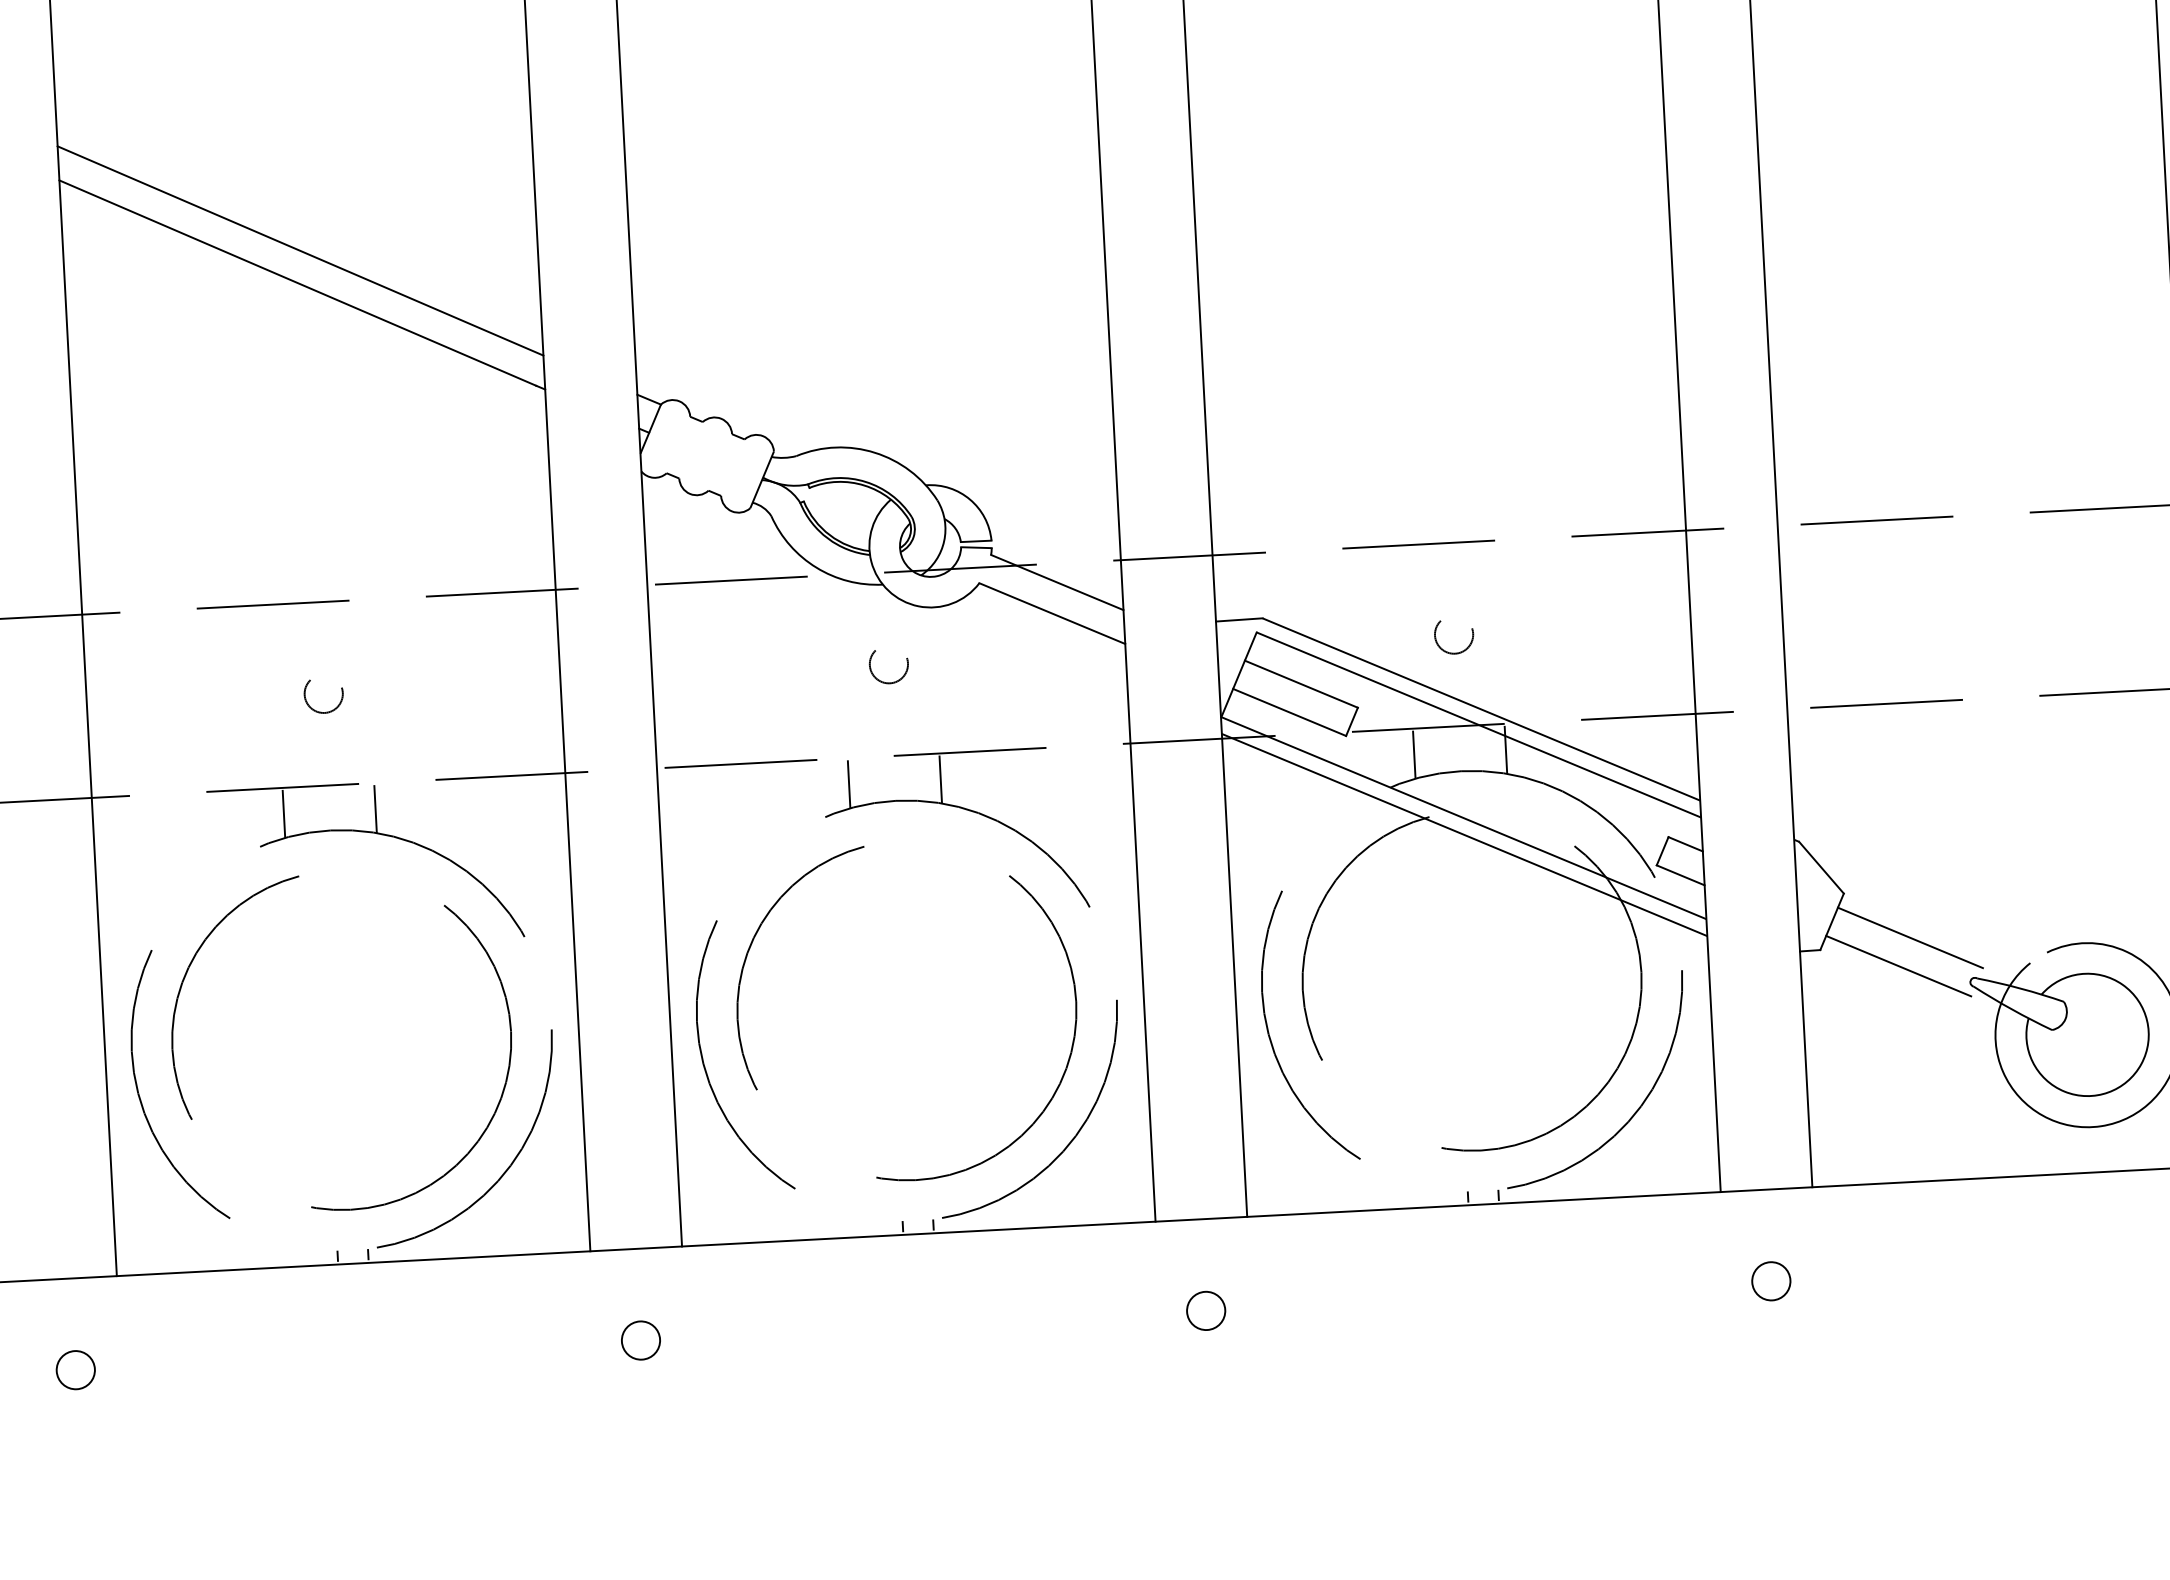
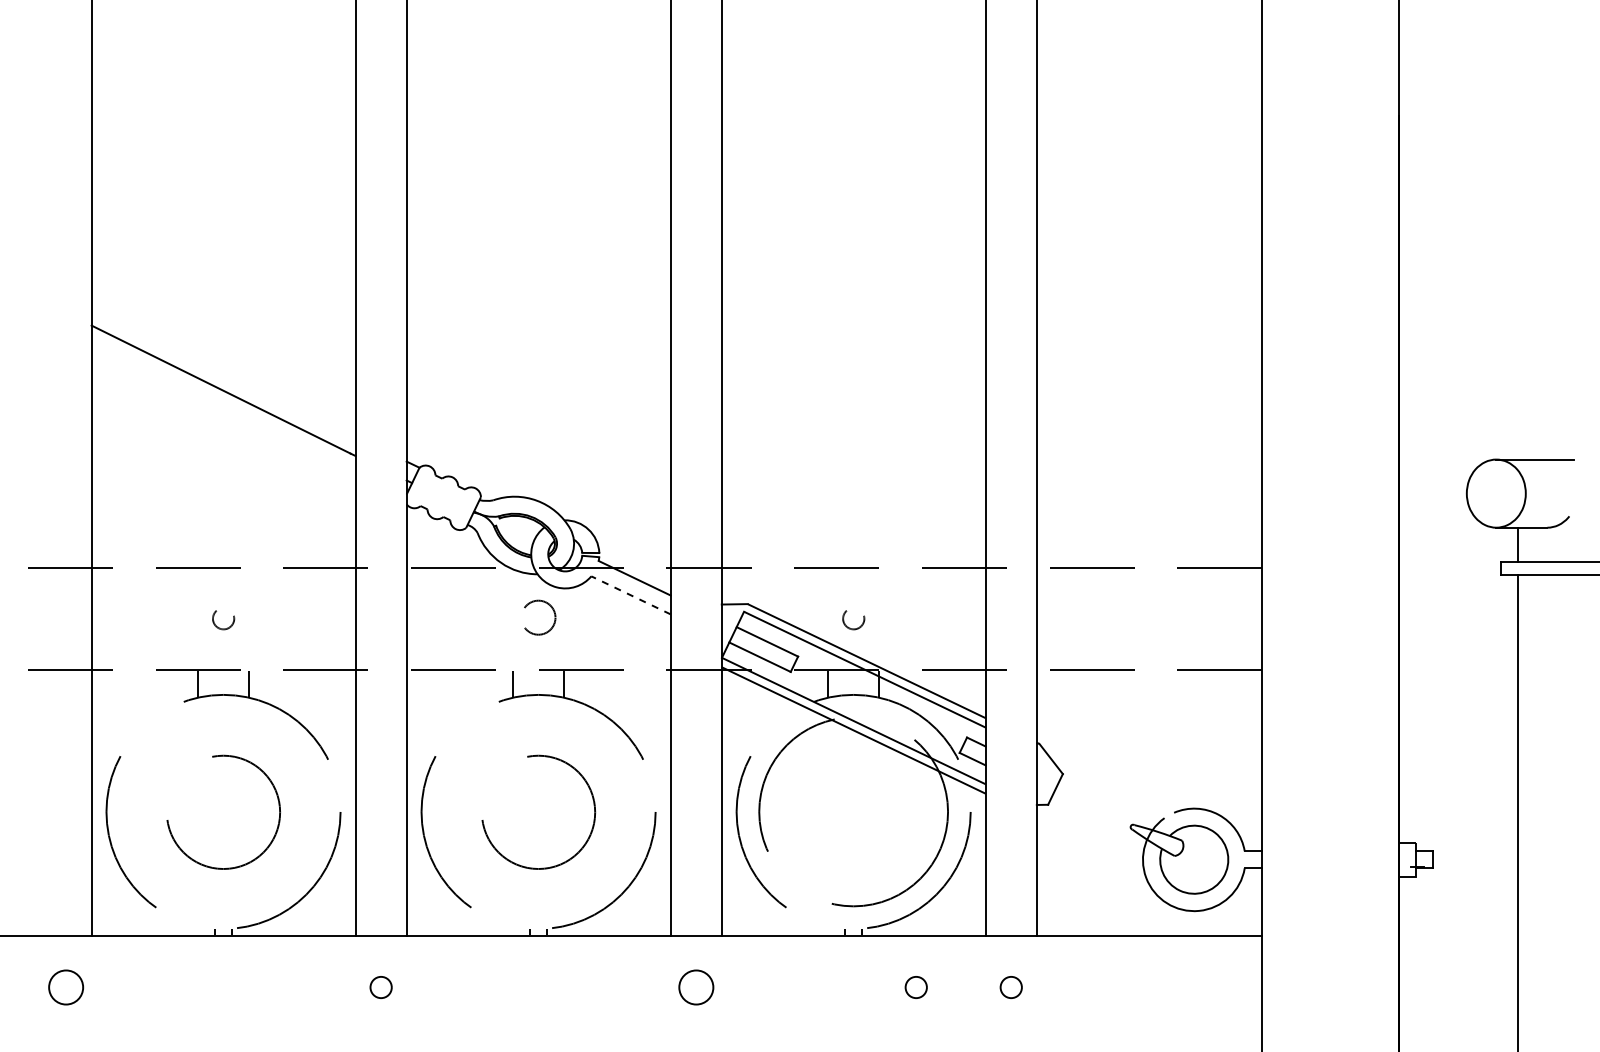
line: (300, 250) -> (223, 371), removed
line: (1053, 613) -> (631, 595), solid -> dashed
circle: (888, 667) -> (538, 620), size x1.6
line: (1910, 937) -> (1098, 800), removed
line: (1897, 965) -> (1090, 815), removed
circle: (906, 1011) -> (538, 812), size x0.6
circle: (341, 1041) -> (223, 812), size x0.6
circle: (1599, 1290) -> (915, 987), added
circle: (1204, 1310) -> (695, 987), size x1.6
circle: (74, 1370) -> (65, 987), size x1.6

